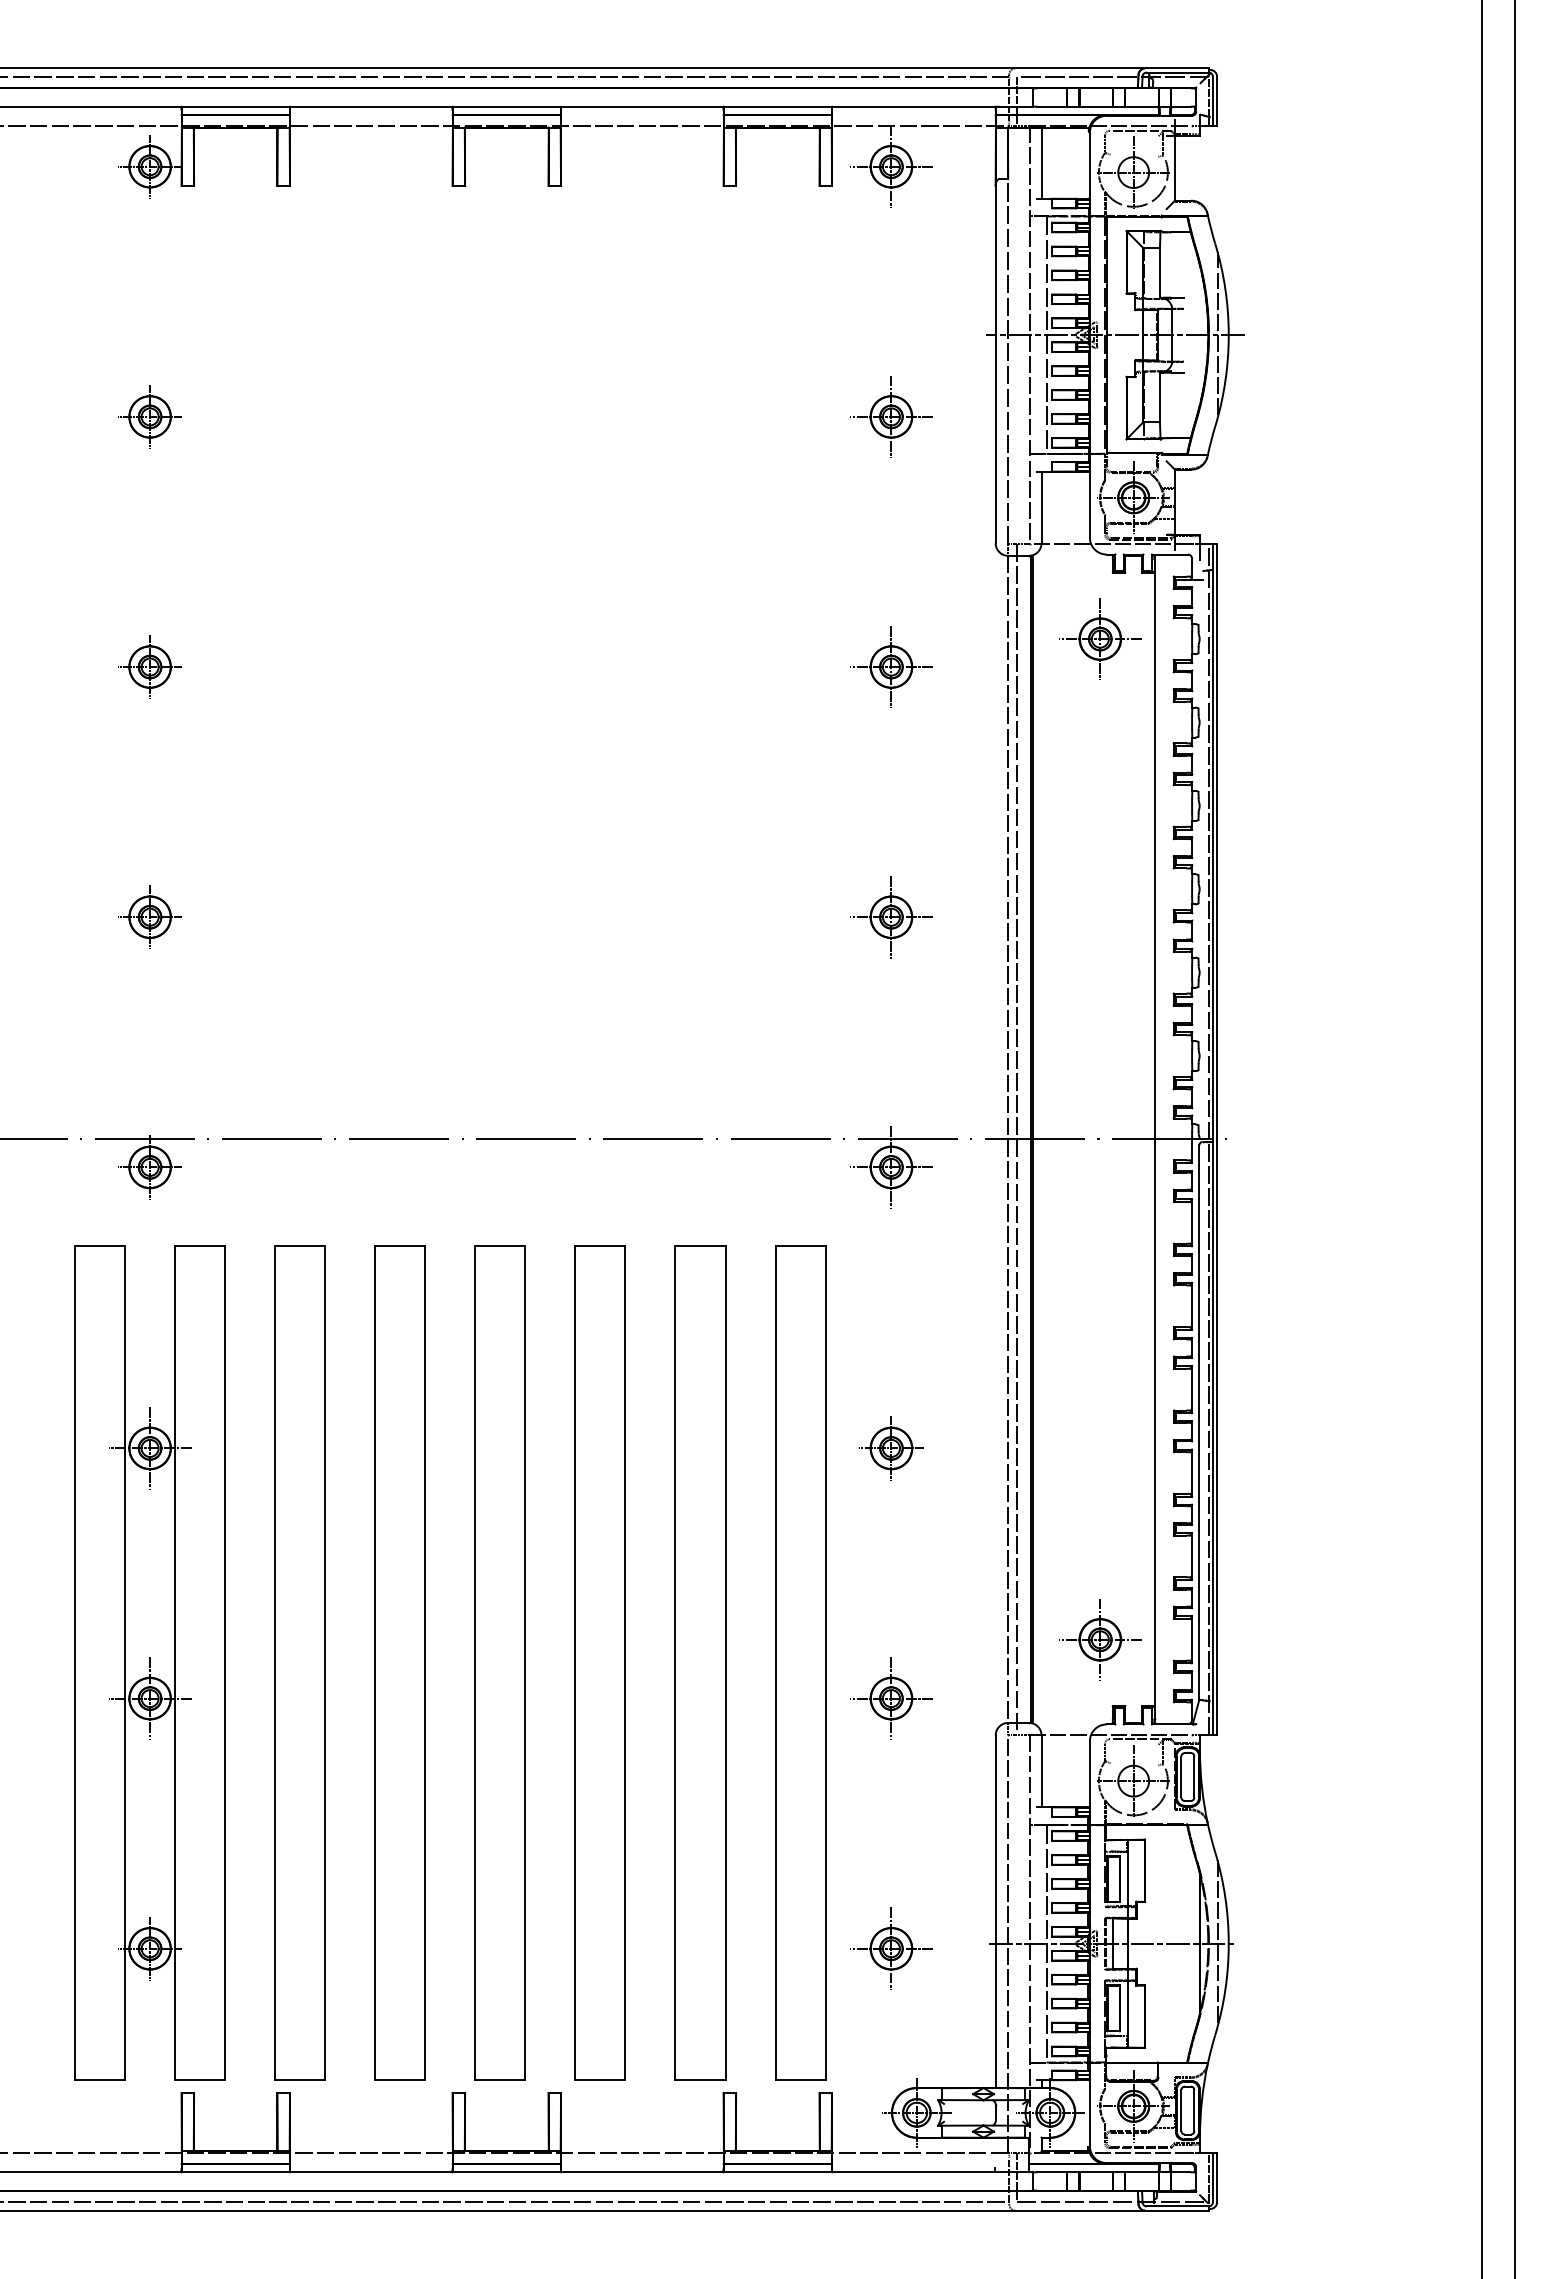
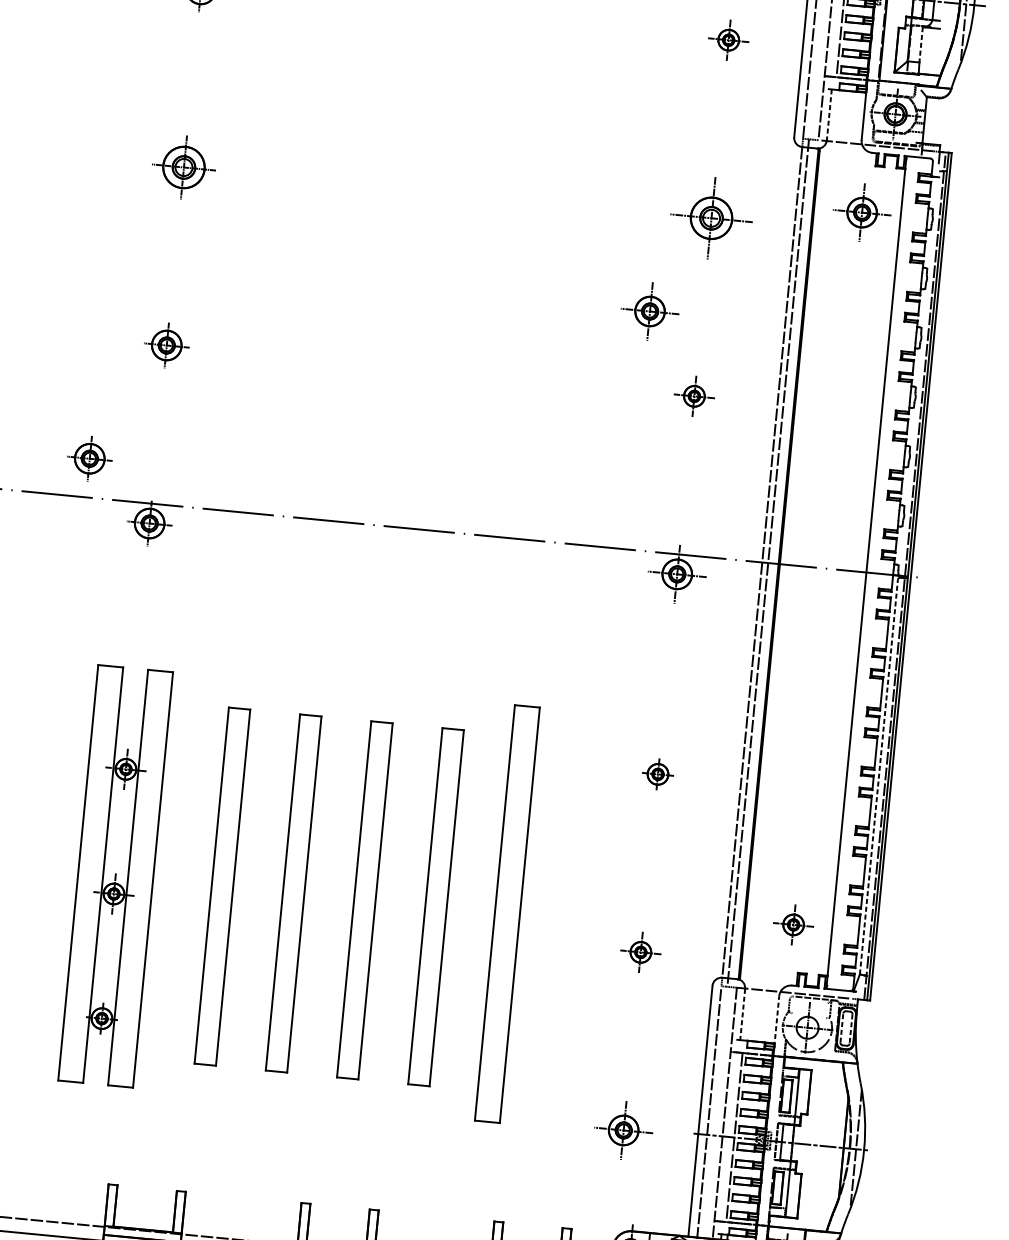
line: (1159, 397) -> (920, 44), solid -> dashed
part: (891, 416) -> (728, 39), size x0.7
line: (1041, 507) -> (829, 114), solid -> dashed
part: (149, 666) -> (183, 167), size x1.4
part: (891, 666) -> (711, 217), size x1.4
part: (818, 804) -> (650, 311), added
part: (891, 917) -> (694, 396), size x0.7
part: (57, 1084) -> (89, 458), added
line: (1199, 1422) -> (879, 777), solid -> dashed
part: (891, 1448) -> (658, 774), size x0.7
part: (1100, 1639) -> (793, 924), size x0.7
part: (149, 1662) -> (115, 875), size x0.7
part: (299, 1662) -> (222, 886), size x0.6
part: (399, 1662) -> (293, 893), size x0.6
part: (499, 1662) -> (364, 899), size x0.6
part: (599, 1662) -> (435, 906), size x0.6
part: (700, 1662) -> (507, 913), size x0.7
part: (800, 1662) -> (578, 920), removed
part: (891, 1698) -> (640, 952), size x0.7
line: (1041, 1771) -> (742, 1014), solid -> dashed
line: (1089, 1776) -> (776, 1021), solid -> dashed
line: (1181, 1776) -> (841, 1027), solid -> dashed
line: (1194, 1777) -> (851, 1029), solid -> dashed

